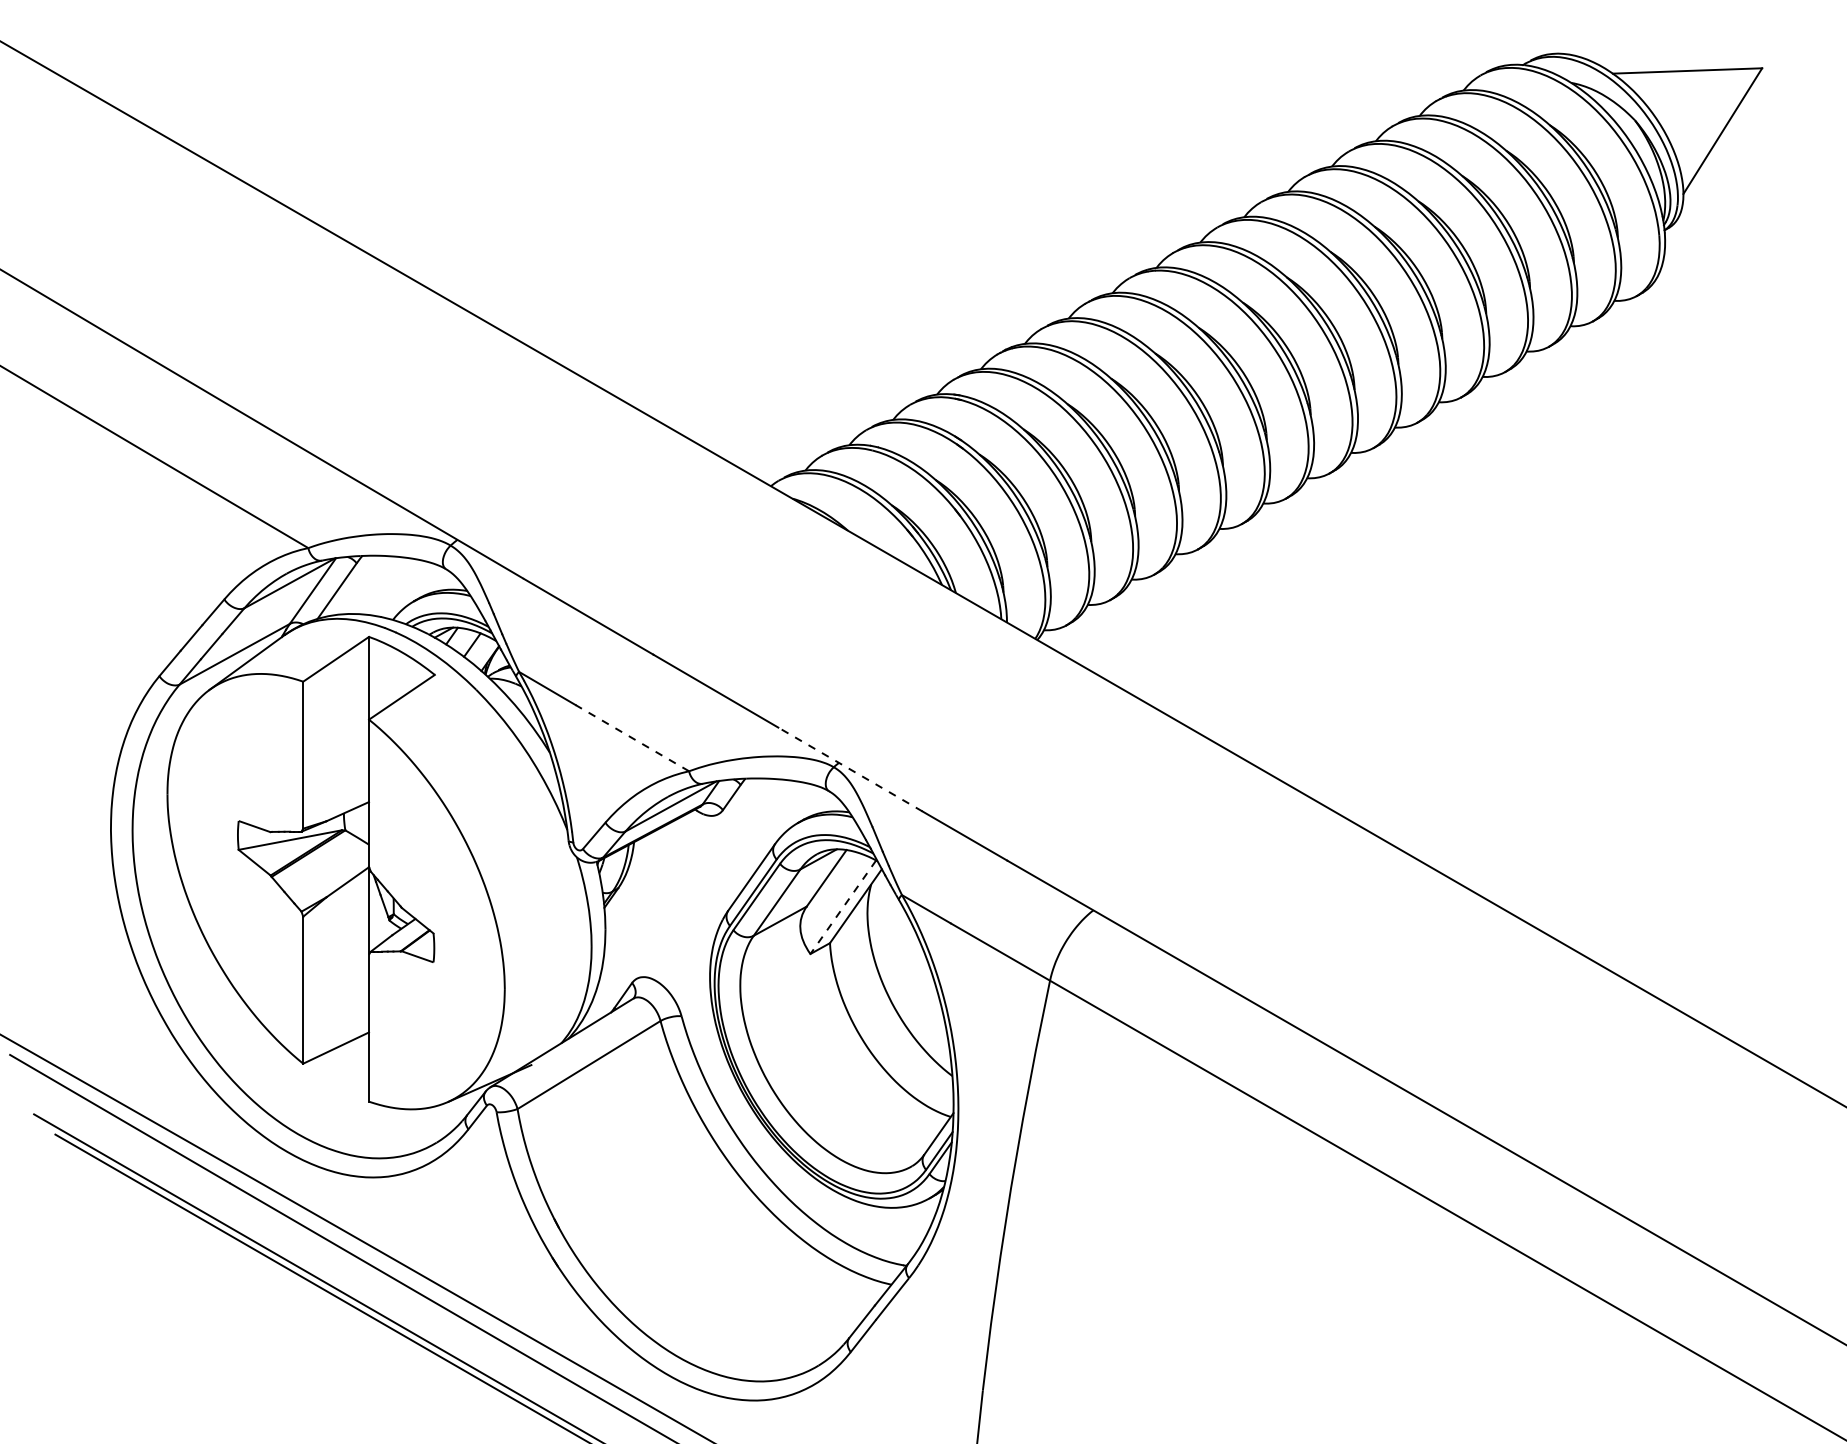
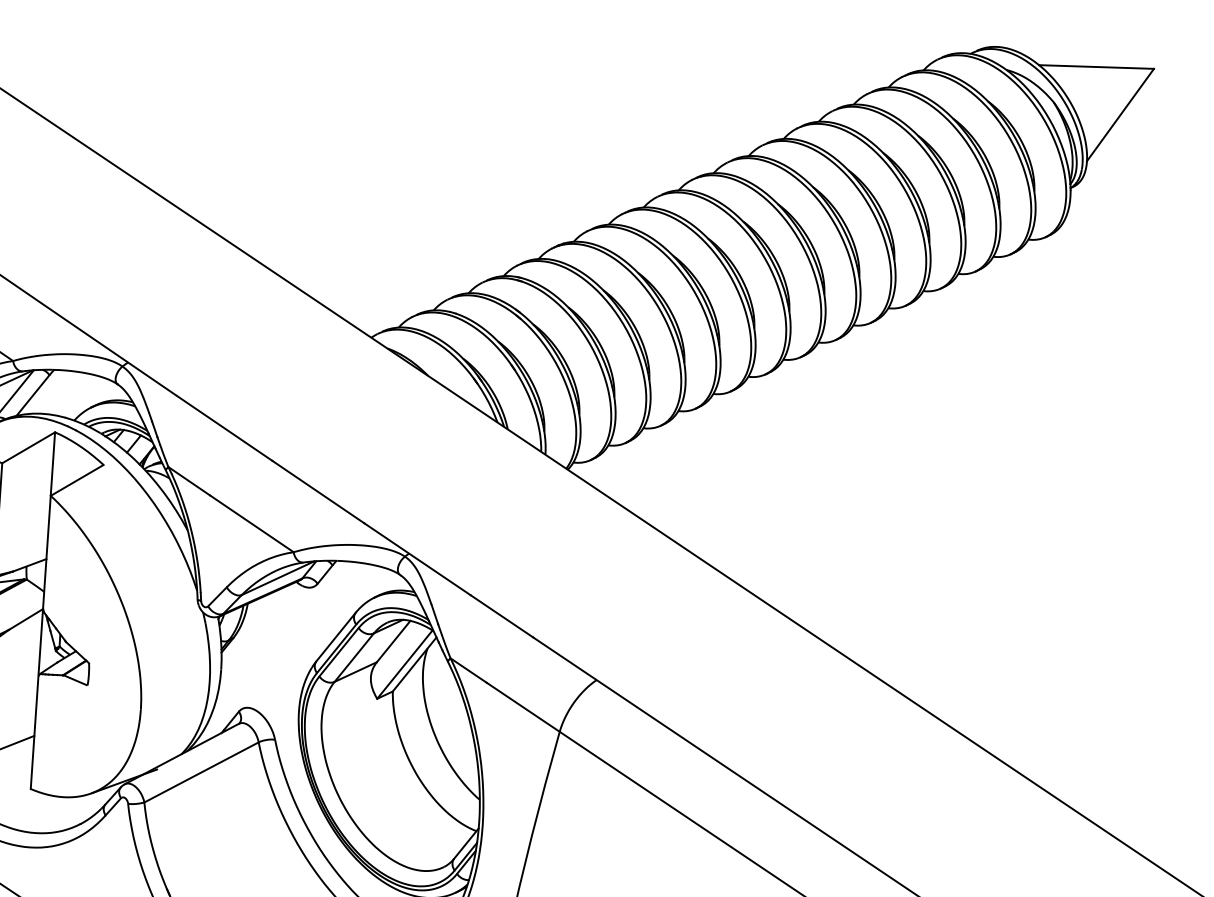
line: (632, 738) -> (251, 524), dashed -> solid
line: (850, 769) -> (417, 559), dashed -> solid
line: (843, 907) -> (405, 664), dashed -> solid

